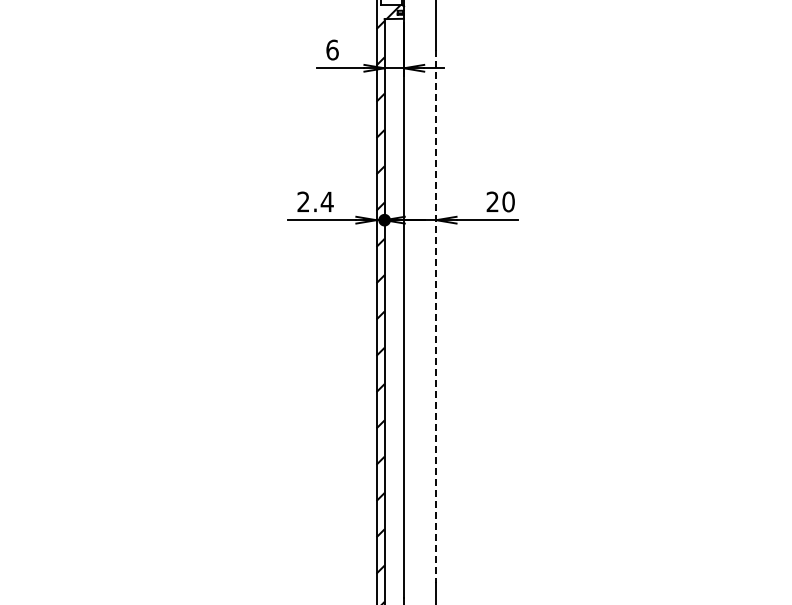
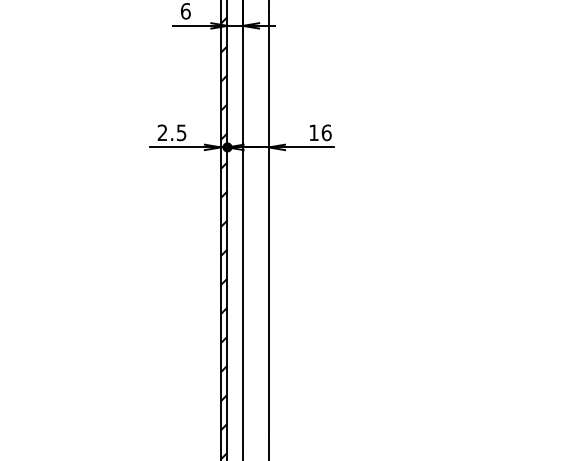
text: (326, 201) -> (180, 132), 2.4 -> 2.5
text: (500, 201) -> (320, 132), 20 -> 16
line: (436, 316) -> (268, 224), dashed -> solid

